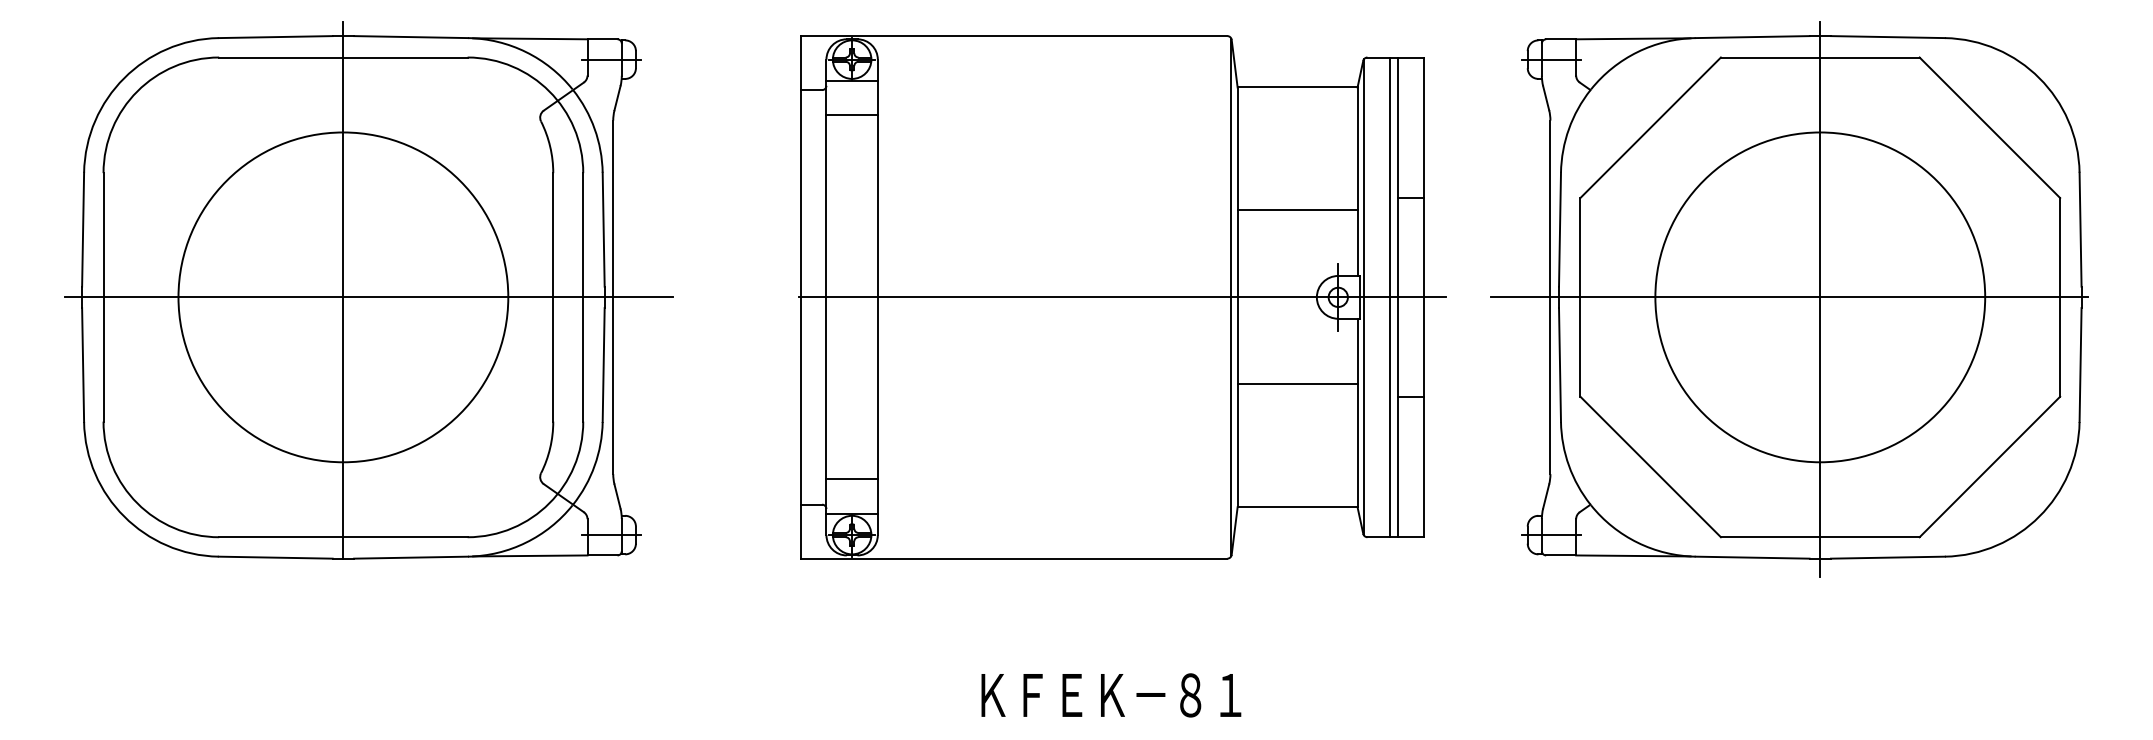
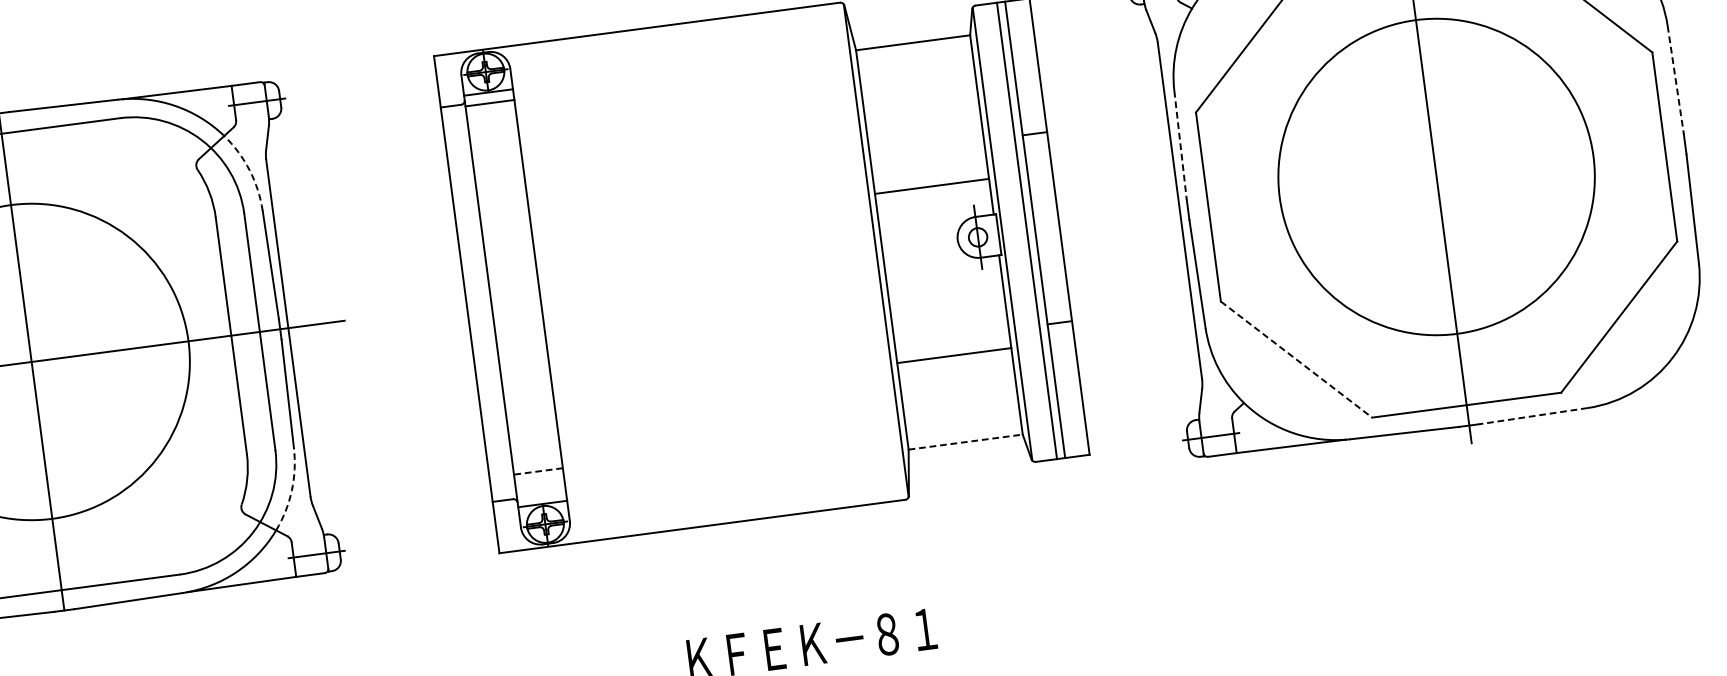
line: (851, 115) -> (489, 103), moved
arc: (594, 128) -> (249, 169), solid -> dashed
line: (1297, 210) -> (931, 186), moved
line: (1560, 229) -> (1180, 144), solid -> dashed
line: (2080, 229) -> (1675, 79), solid -> dashed
line: (1122, 297) -> (772, 264), removed
line: (1789, 297) -> (1407, 180), removed
line: (1297, 384) -> (954, 355), moved
arc: (594, 465) -> (291, 490), solid -> dashed
line: (1651, 467) -> (1297, 359), solid -> dashed
line: (852, 479) -> (538, 471), solid -> dashed
line: (1297, 507) -> (965, 442), solid -> dashed
line: (1887, 557) -> (1533, 416), solid -> dashed

